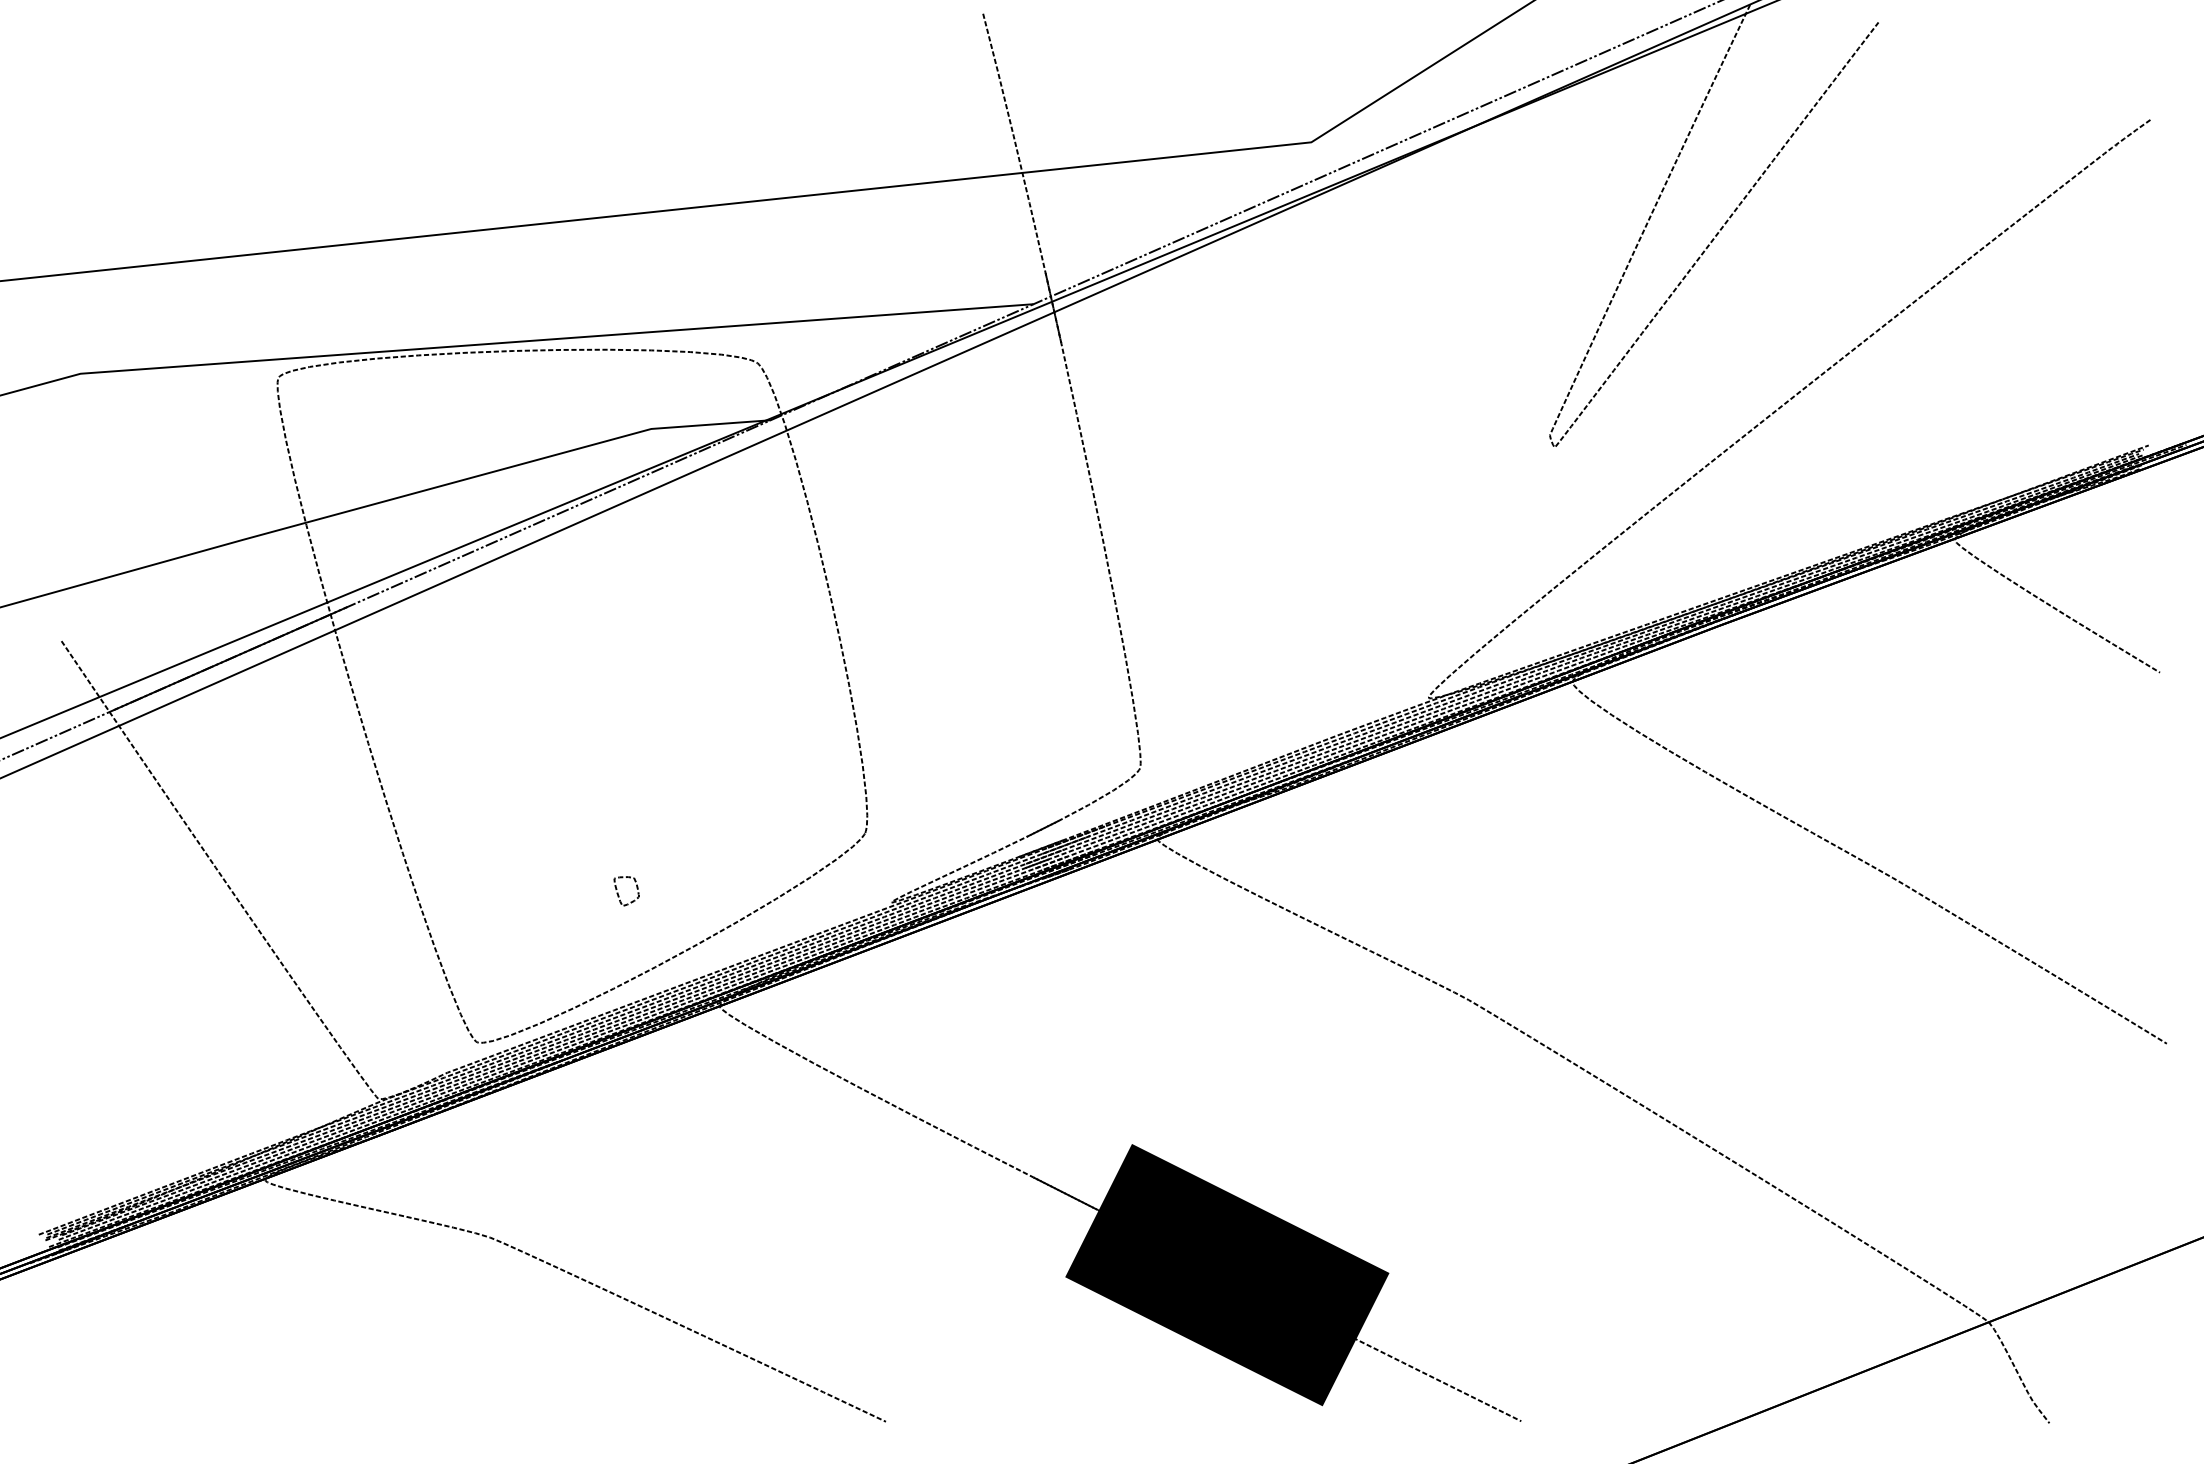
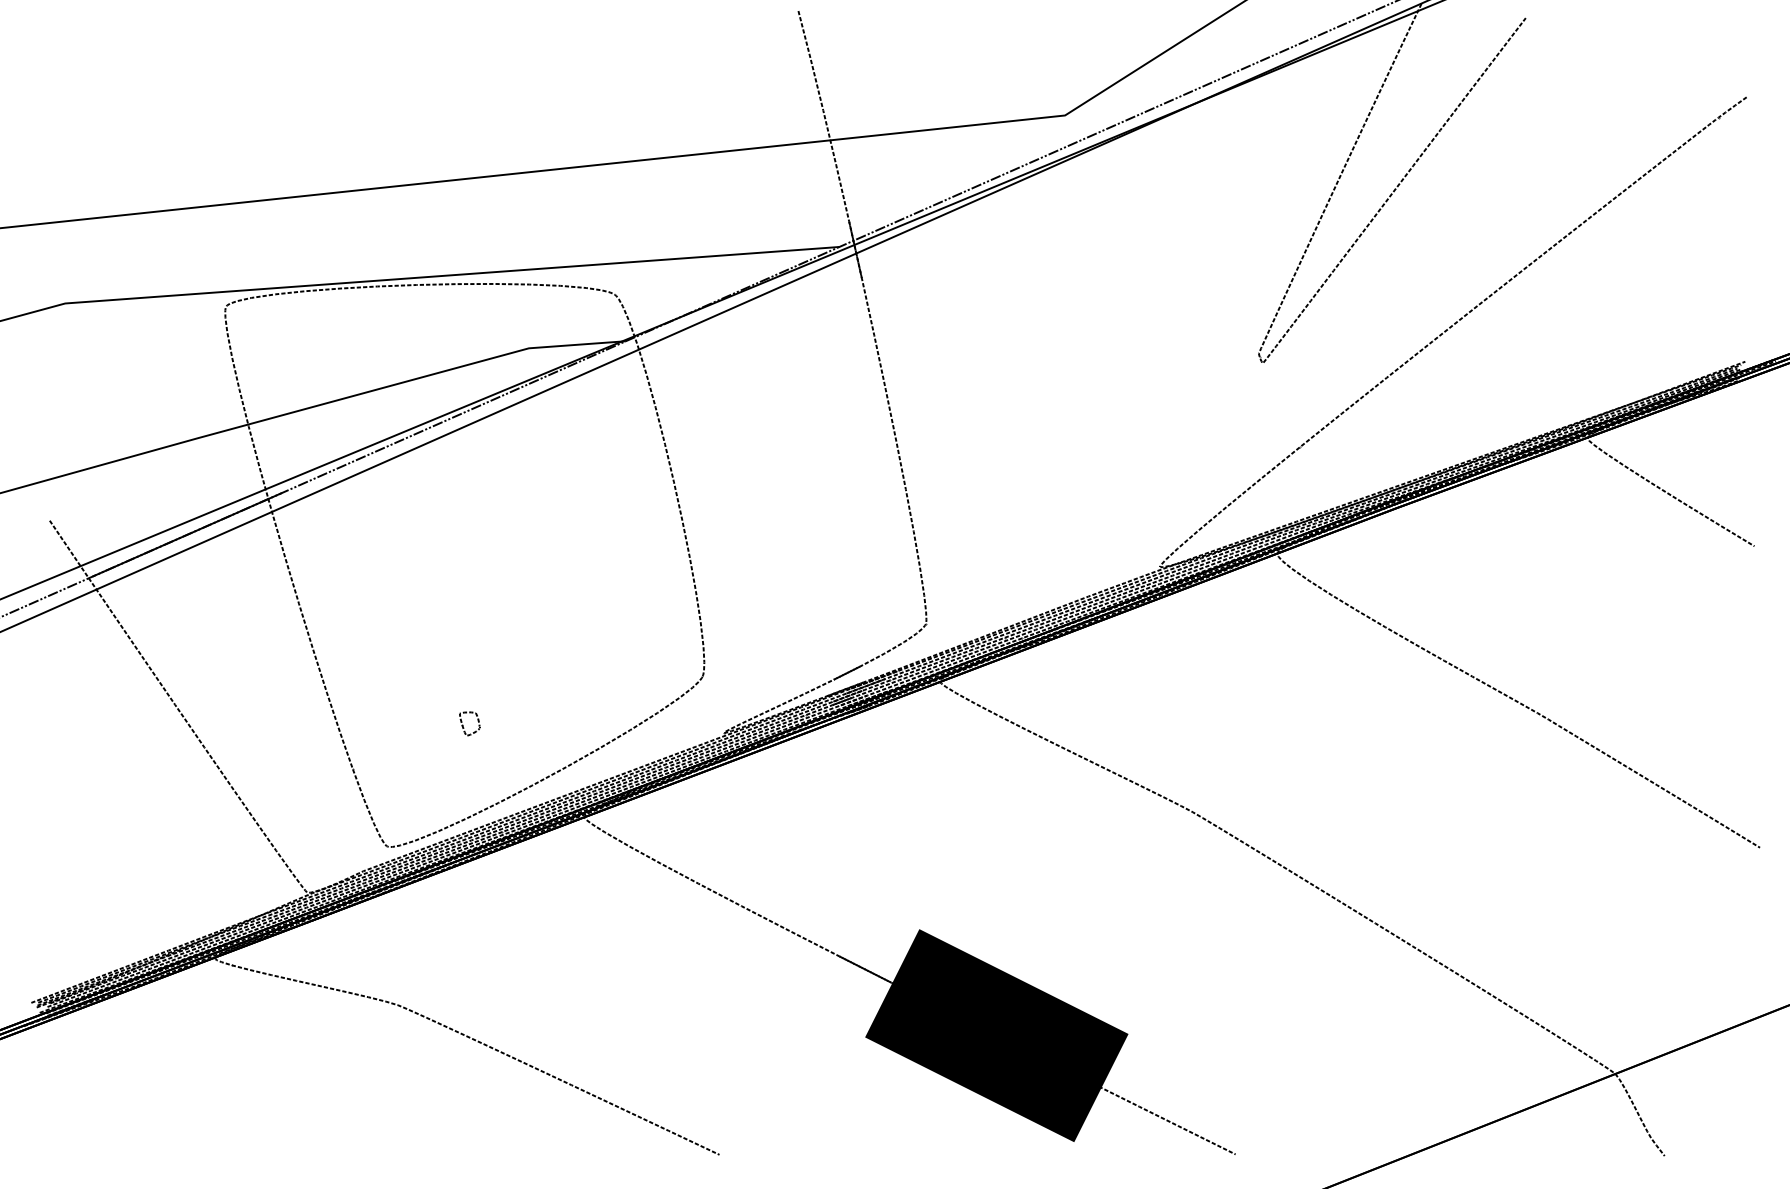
part: (618, 893) -> (463, 725), moved

